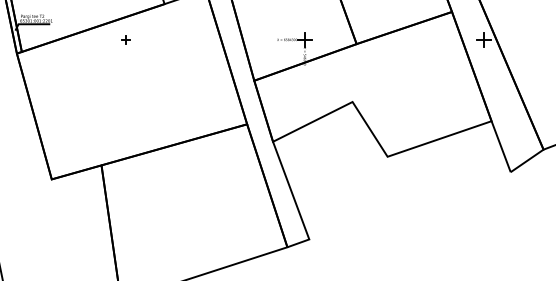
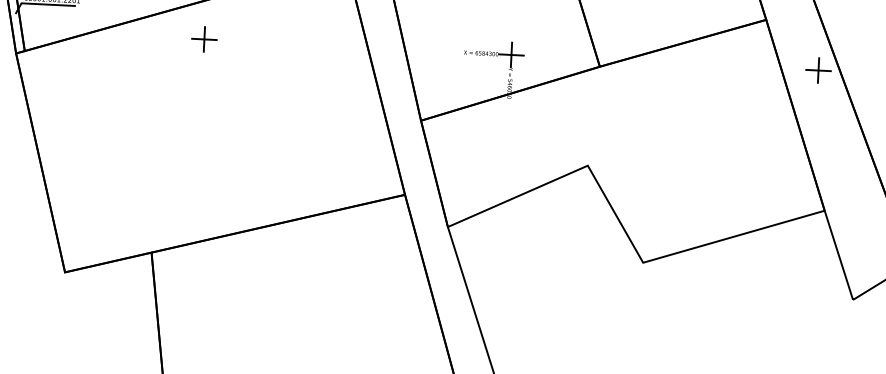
part: (125, 39) -> (203, 38), size x1.67

